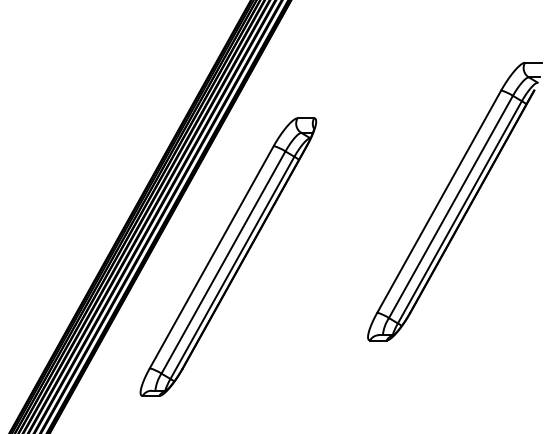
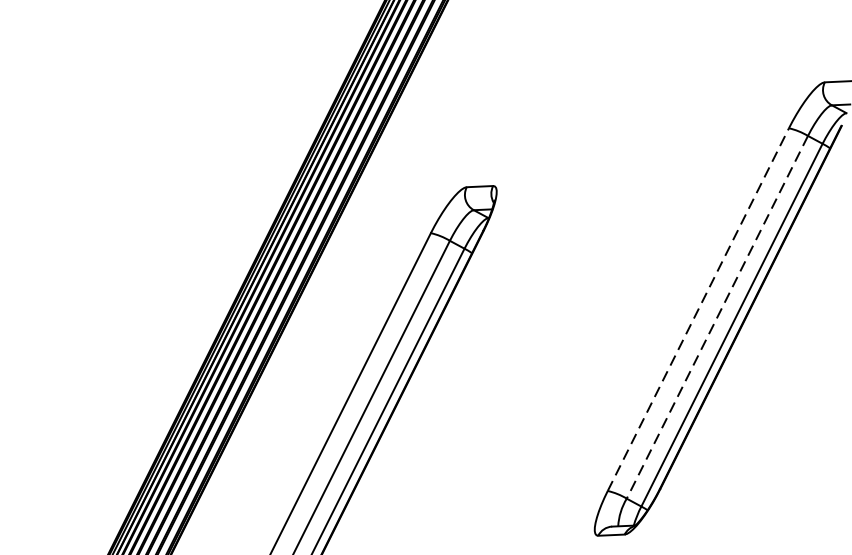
line: (439, 201) -> (698, 309), solid -> dashed
line: (450, 207) -> (716, 318), solid -> dashed

